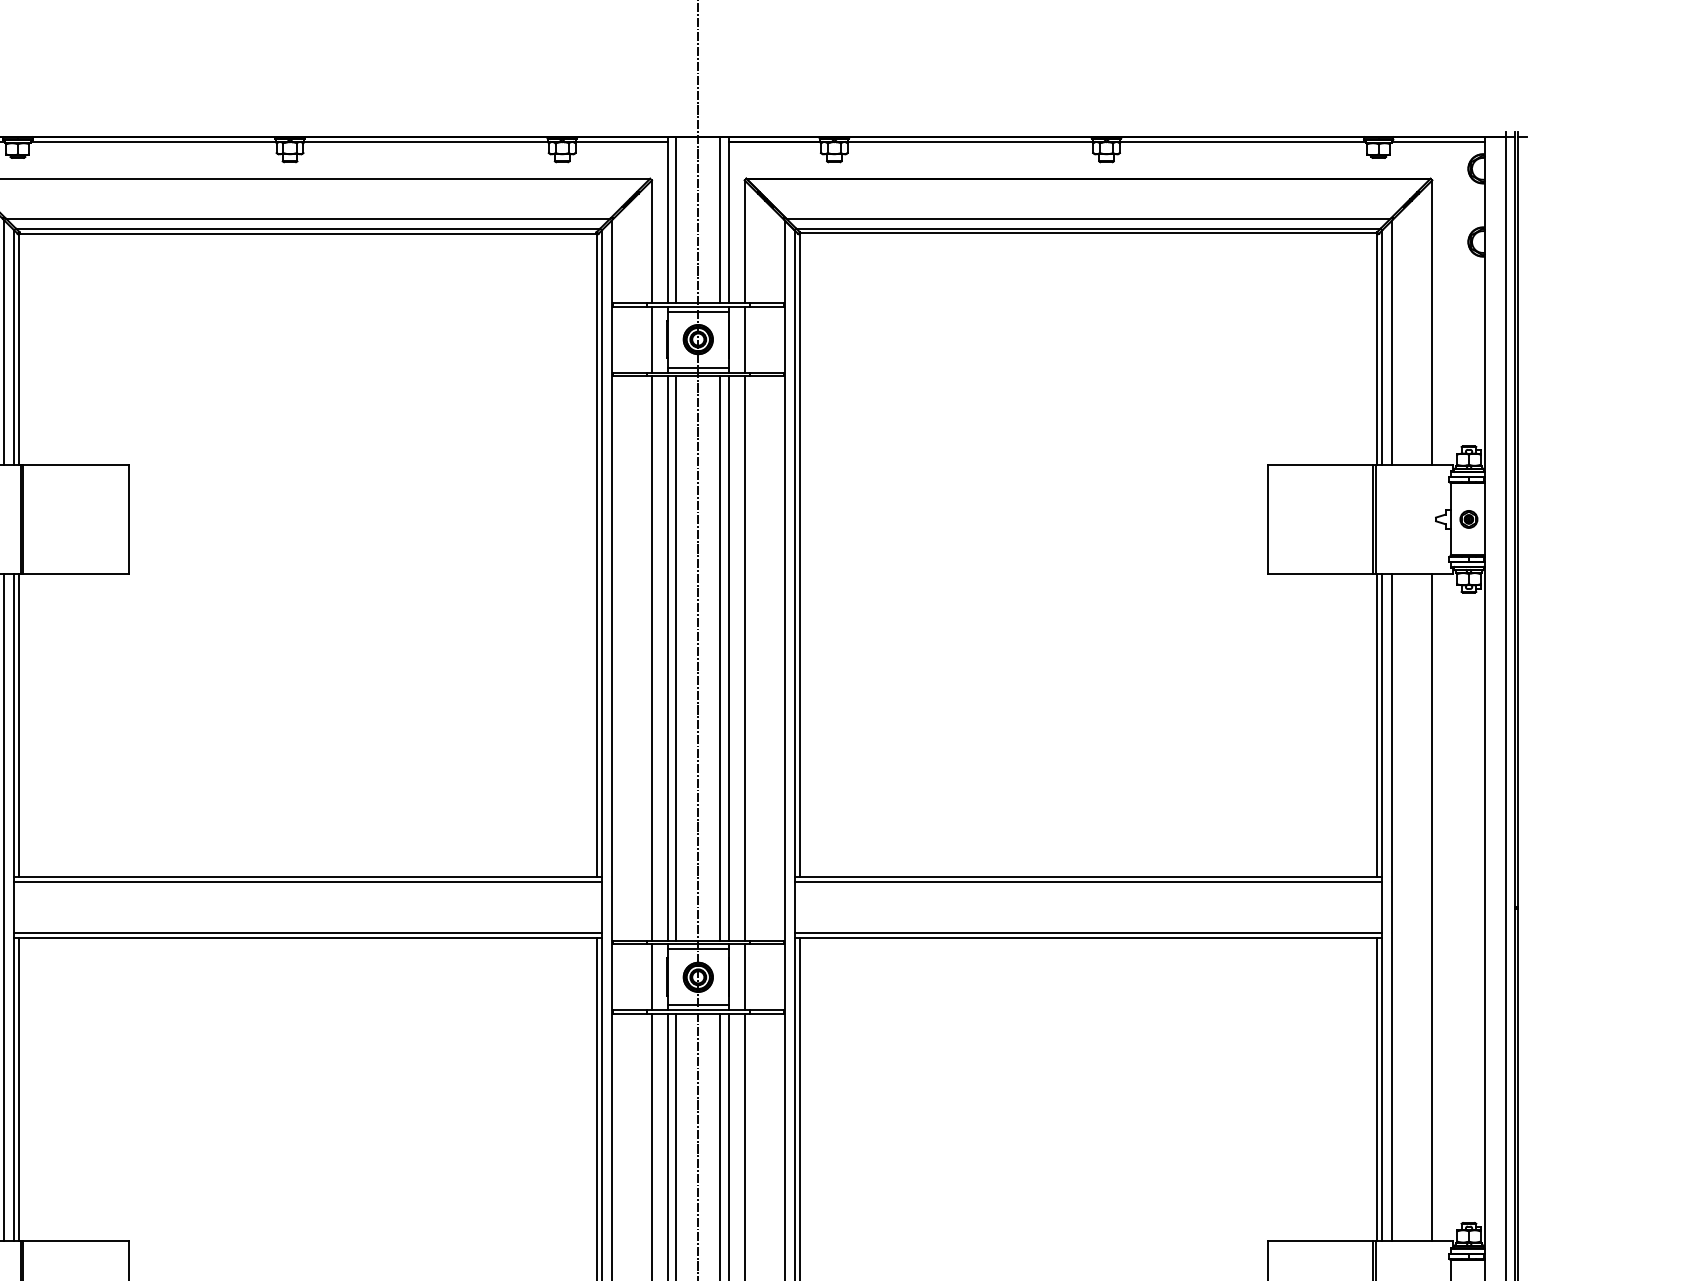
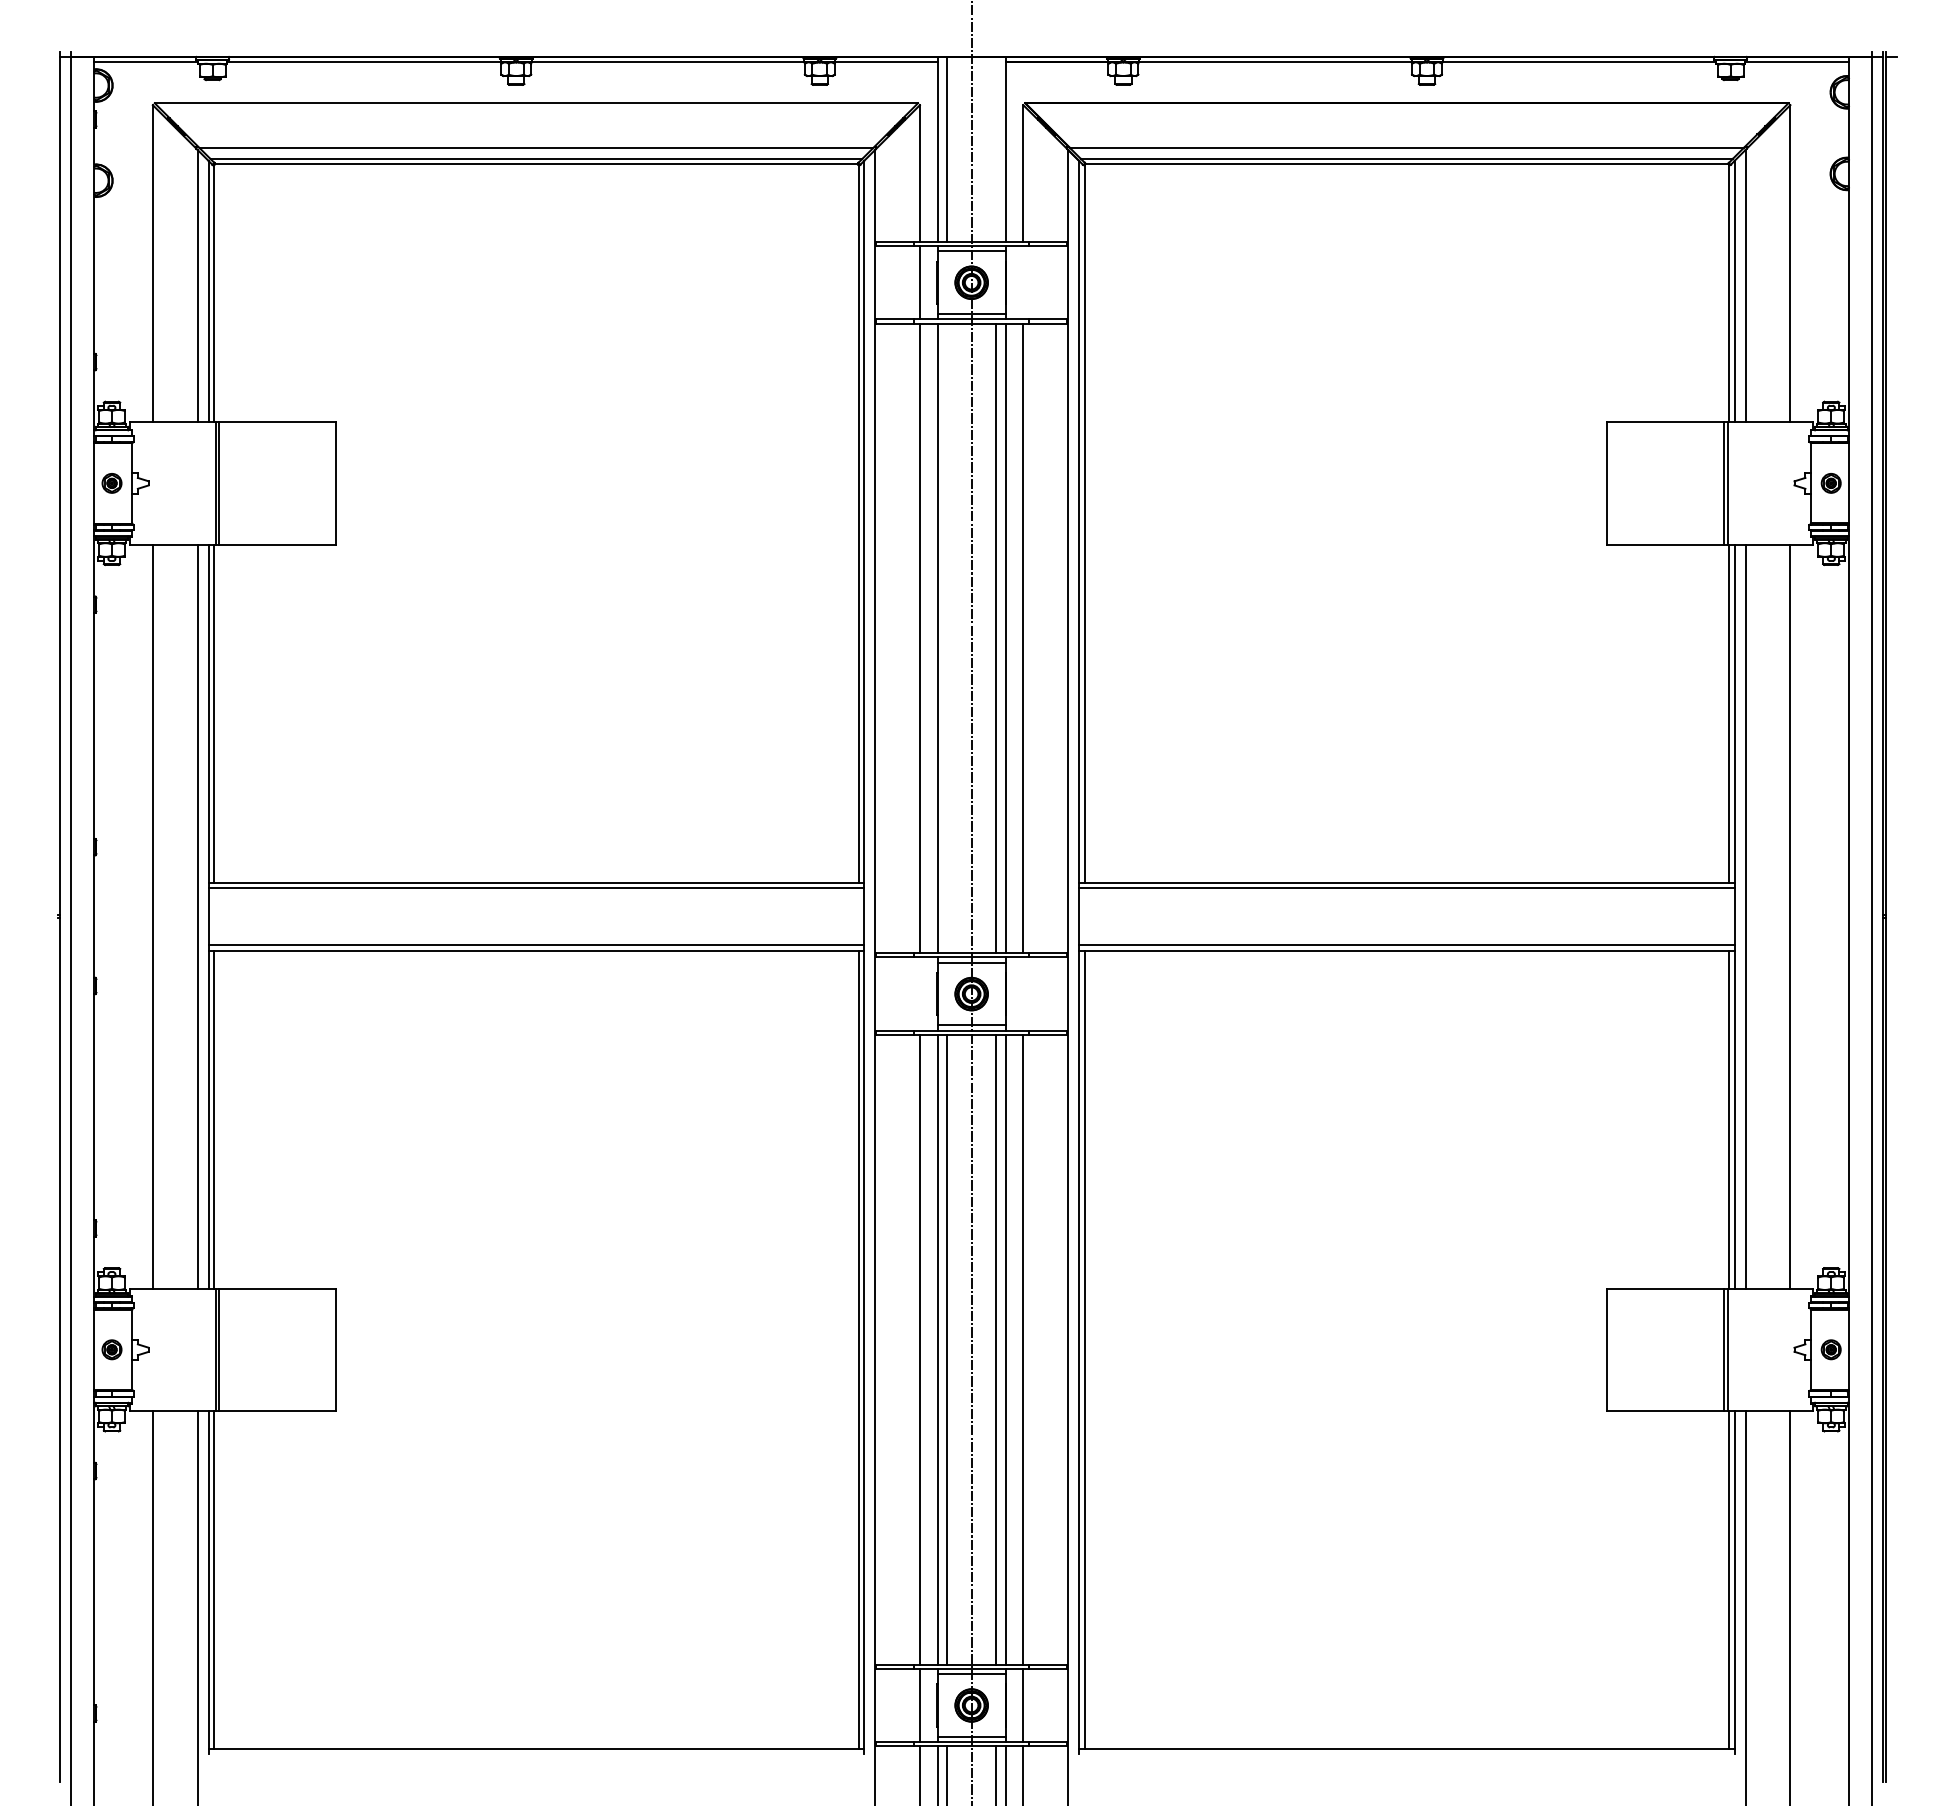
line: (720, 219) -> (996, 148), removed
line: (744, 339) -> (1023, 282), removed
line: (676, 658) -> (947, 638), removed
line: (651, 976) -> (919, 993), removed
line: (744, 976) -> (1023, 993), removed

